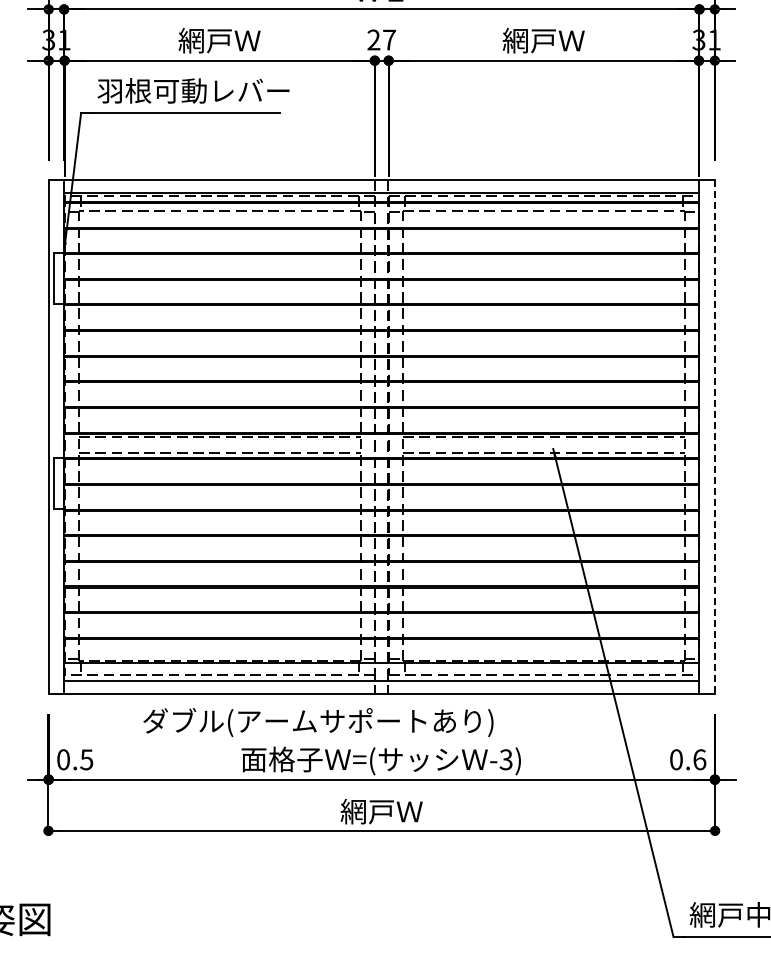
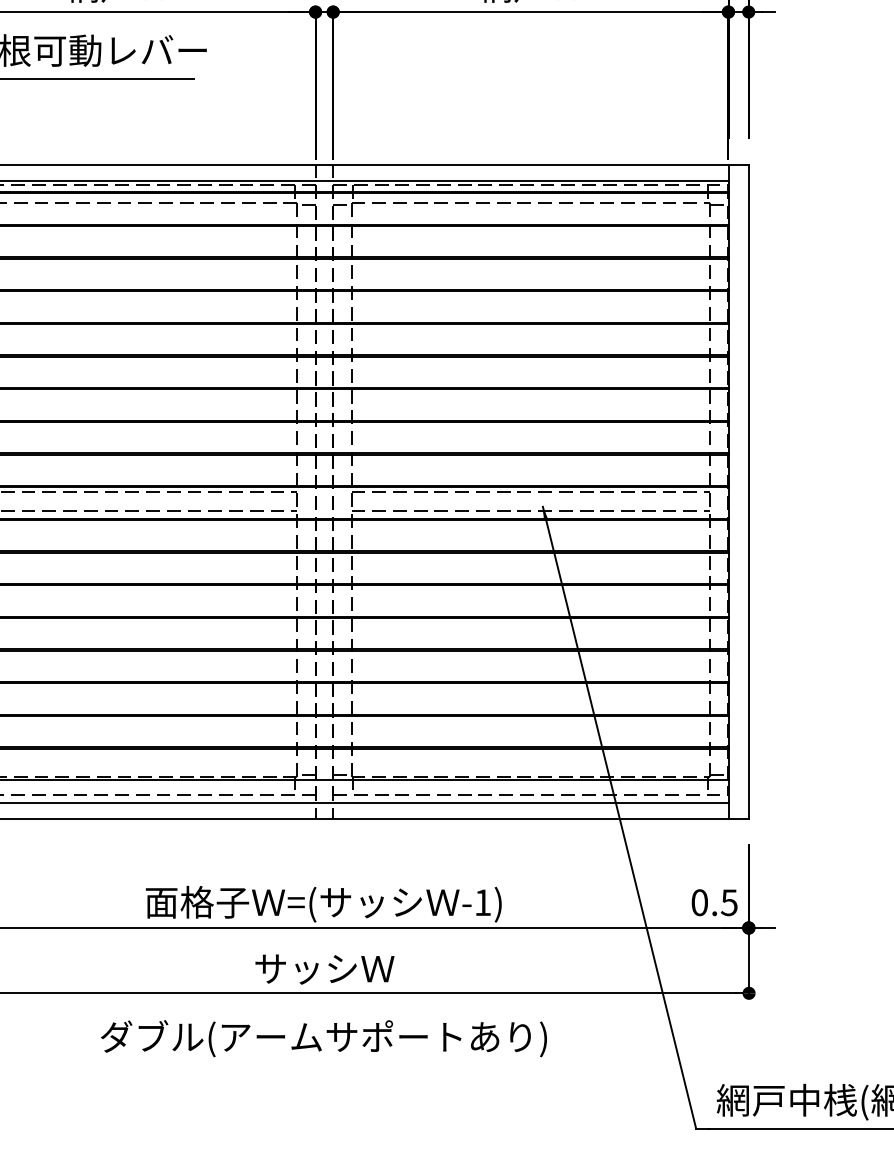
line: (714, 437) -> (748, 492), dashed -> solid
text: (318, 722) -> (324, 1038), moved
text: (505, 759) -> (482, 902), -3) -> -1)
text: (699, 759) -> (729, 902), 0.6 -> 0.5
text: (381, 811) -> (324, 968), 網戸Ｗ -> サッシＷ

